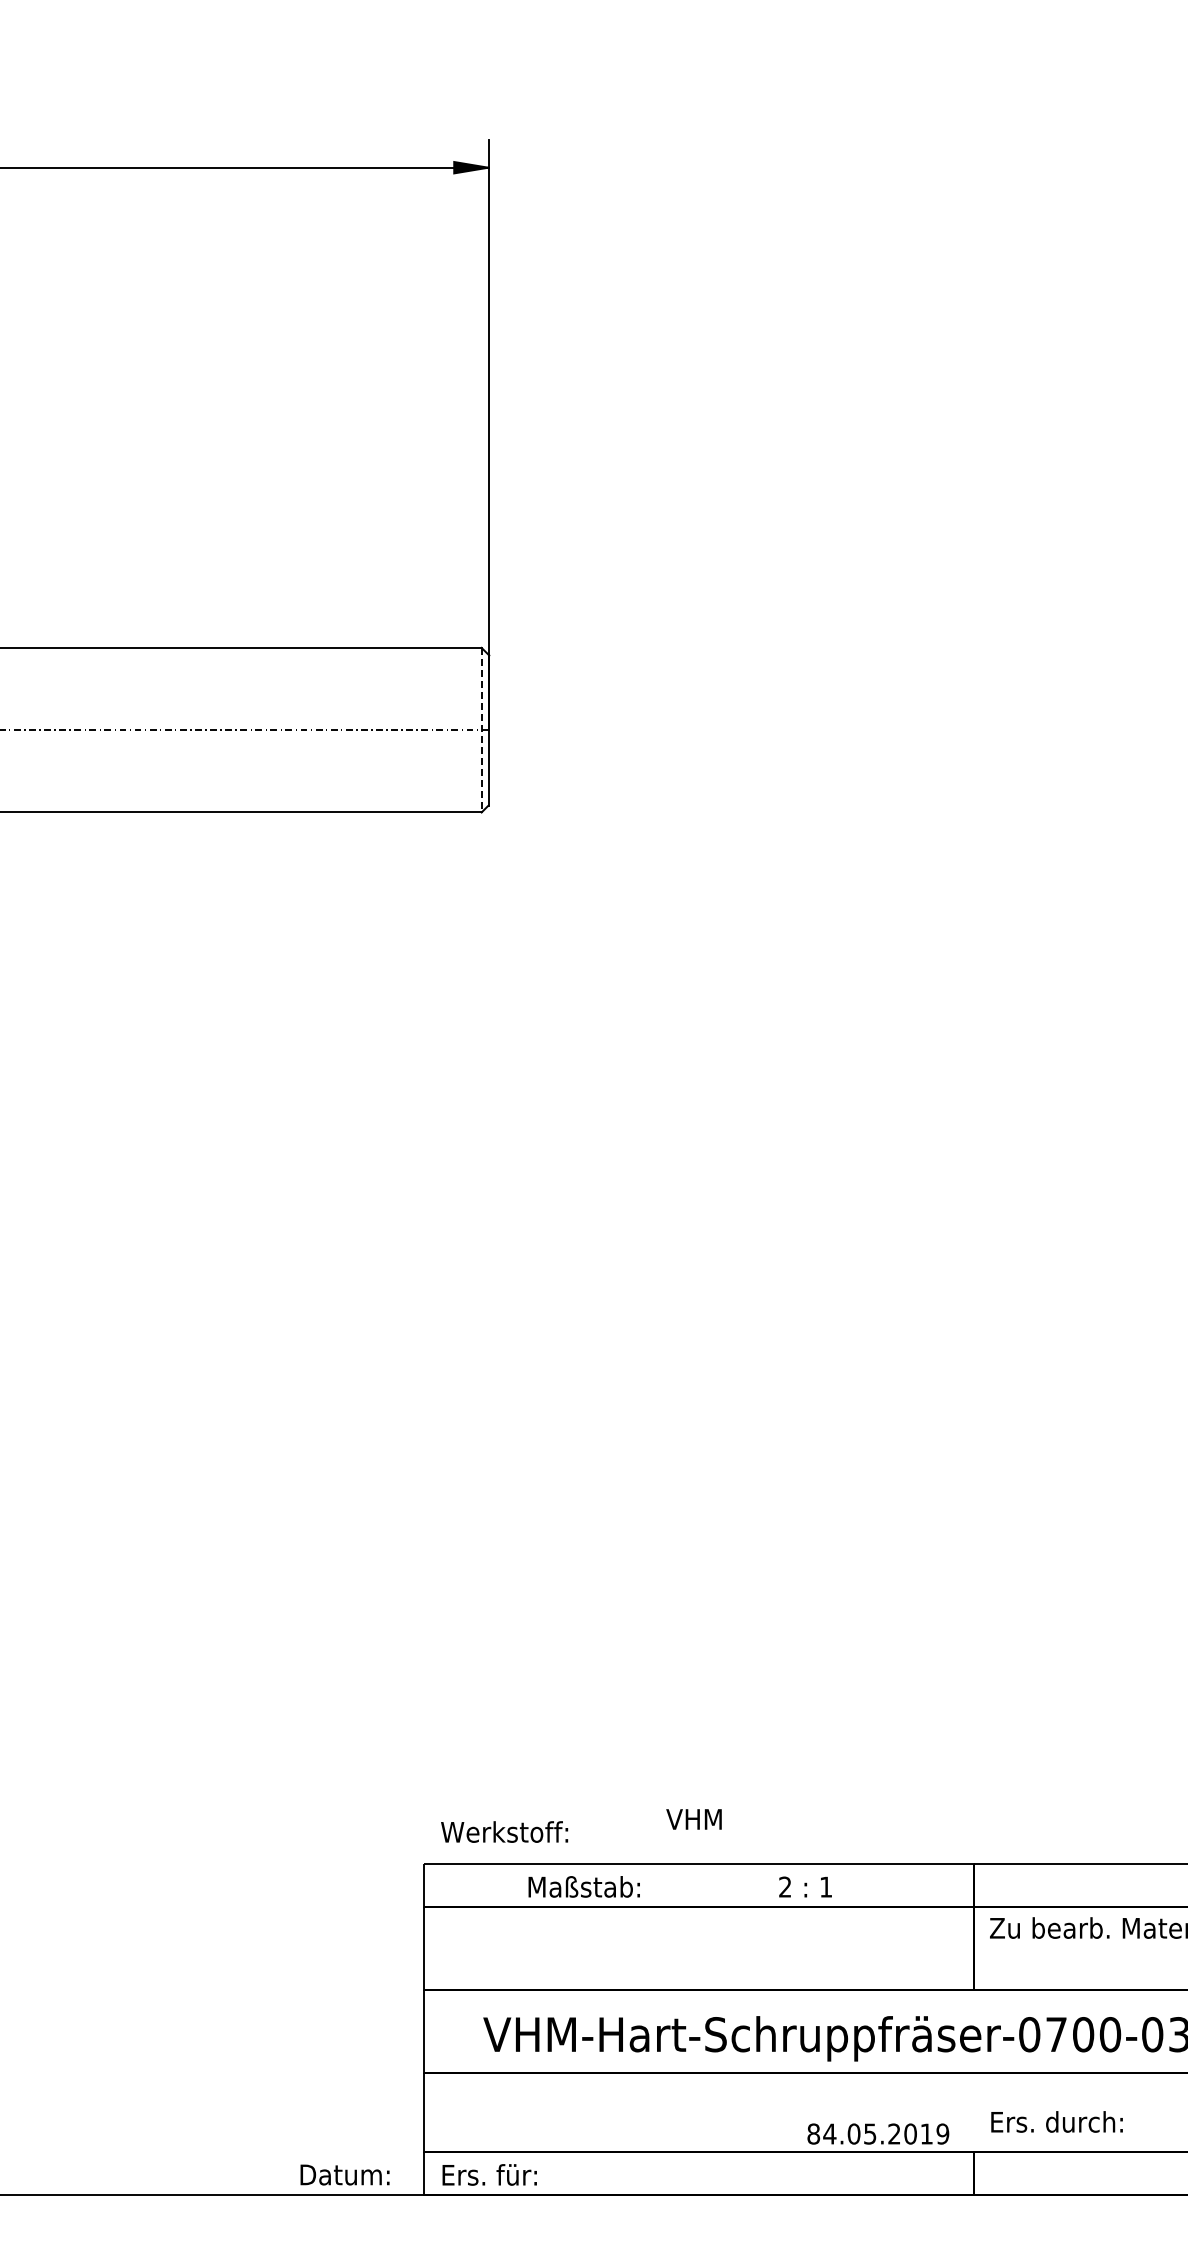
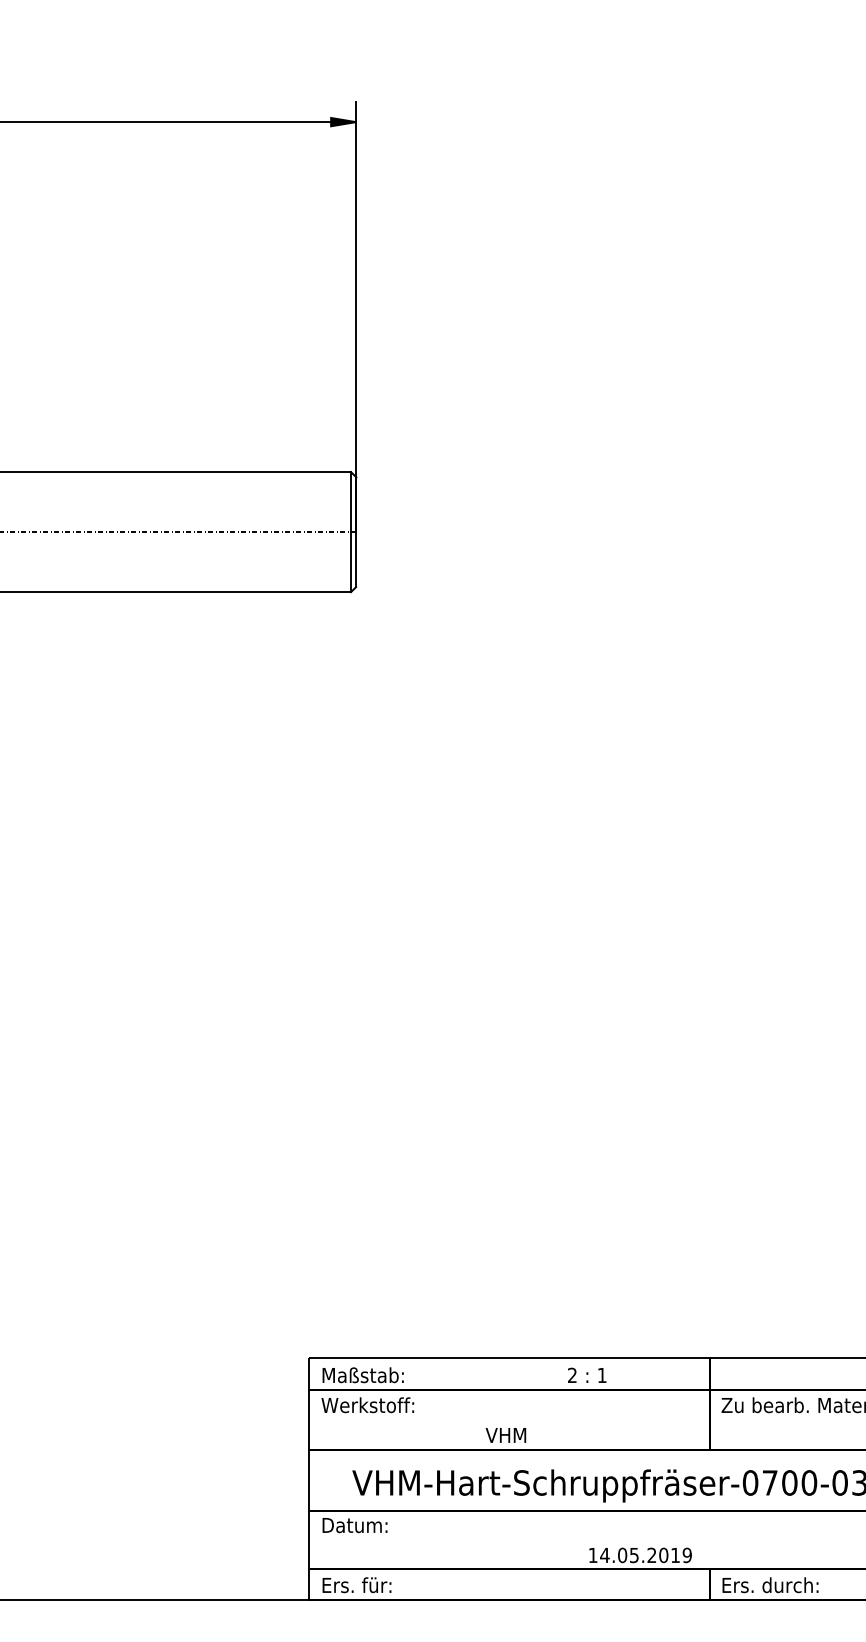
line: (481, 730) -> (350, 532), dashed -> solid
text: (693, 1819) -> (505, 1435), moved
text: (504, 1831) -> (367, 1404), moved
text: (583, 1886) -> (362, 1374), moved
text: (1056, 2121) -> (770, 1584), moved
text: (813, 2133) -> (592, 1555), 84.05.2019 -> 14.05.2019
text: (344, 2174) -> (354, 1525), moved

